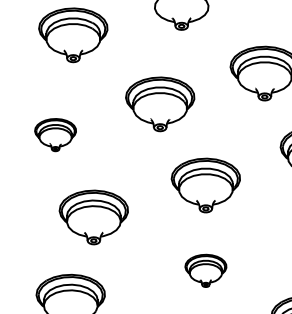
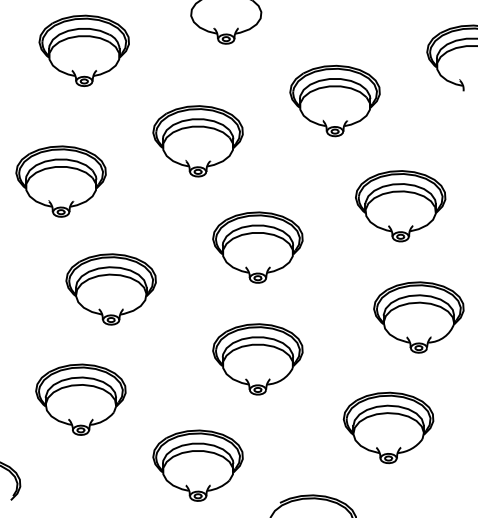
part: (55, 135) -> (60, 181), size x1.67
part: (205, 270) -> (257, 359), size x1.67

